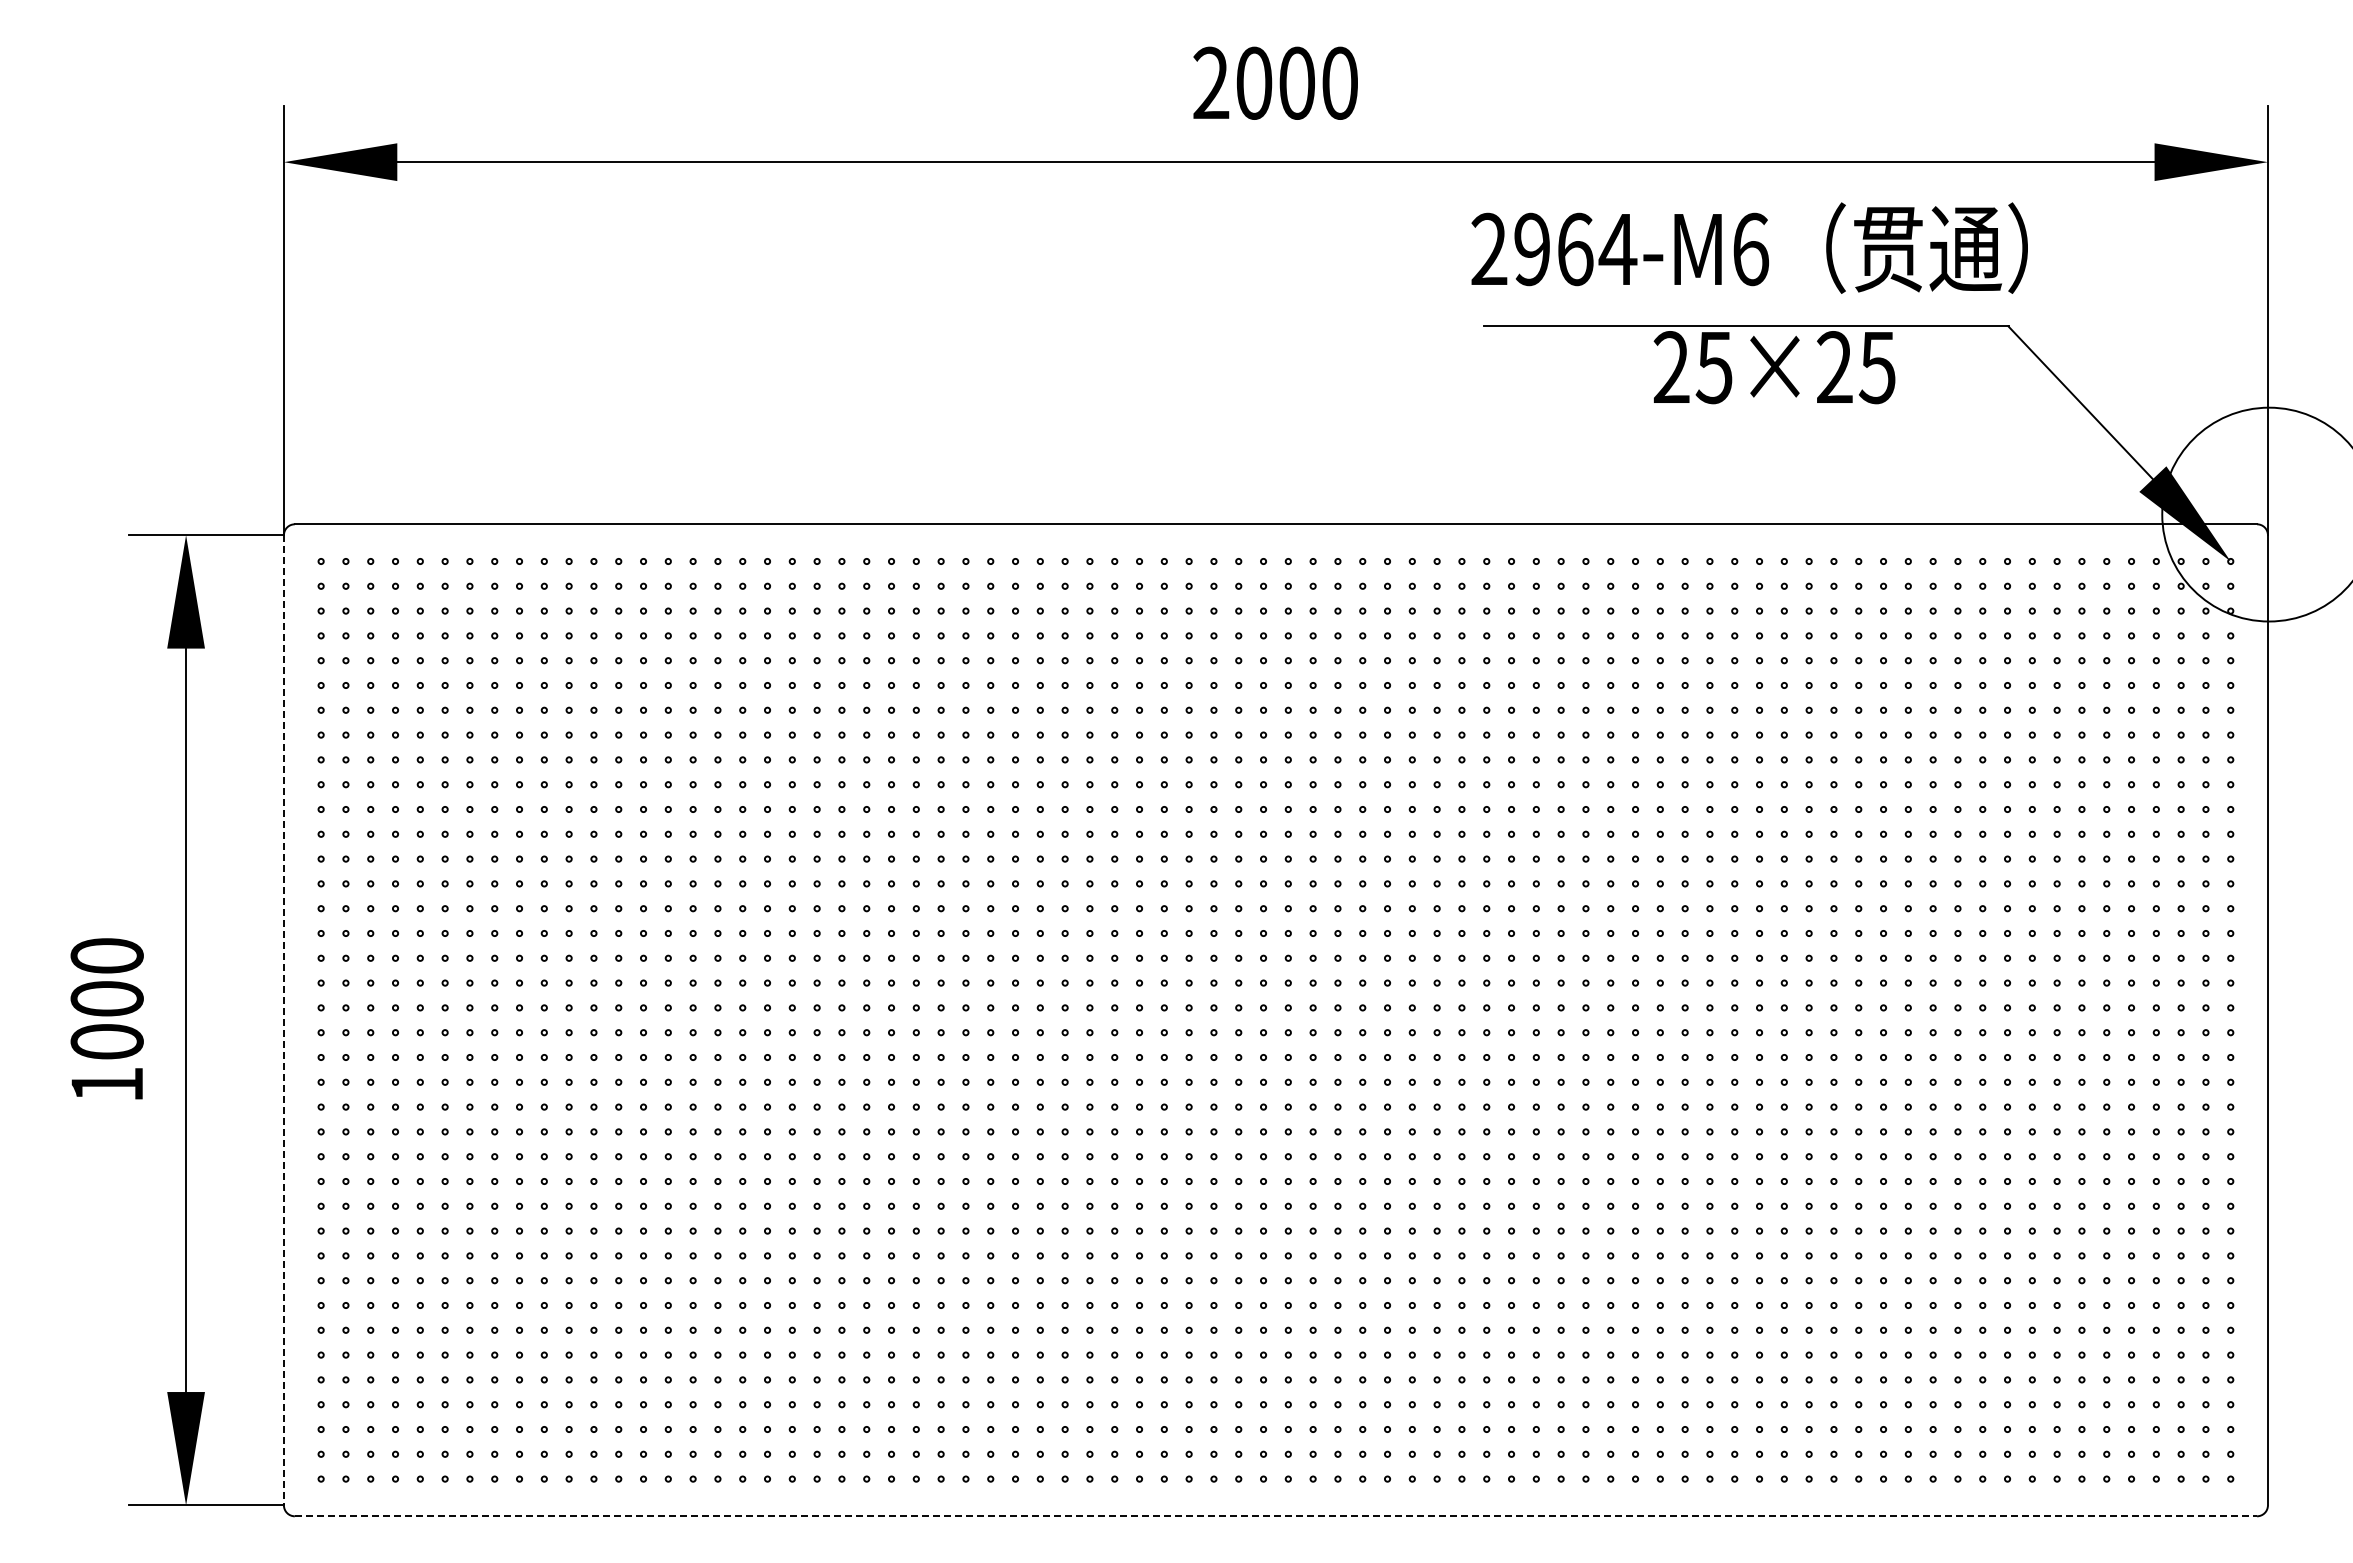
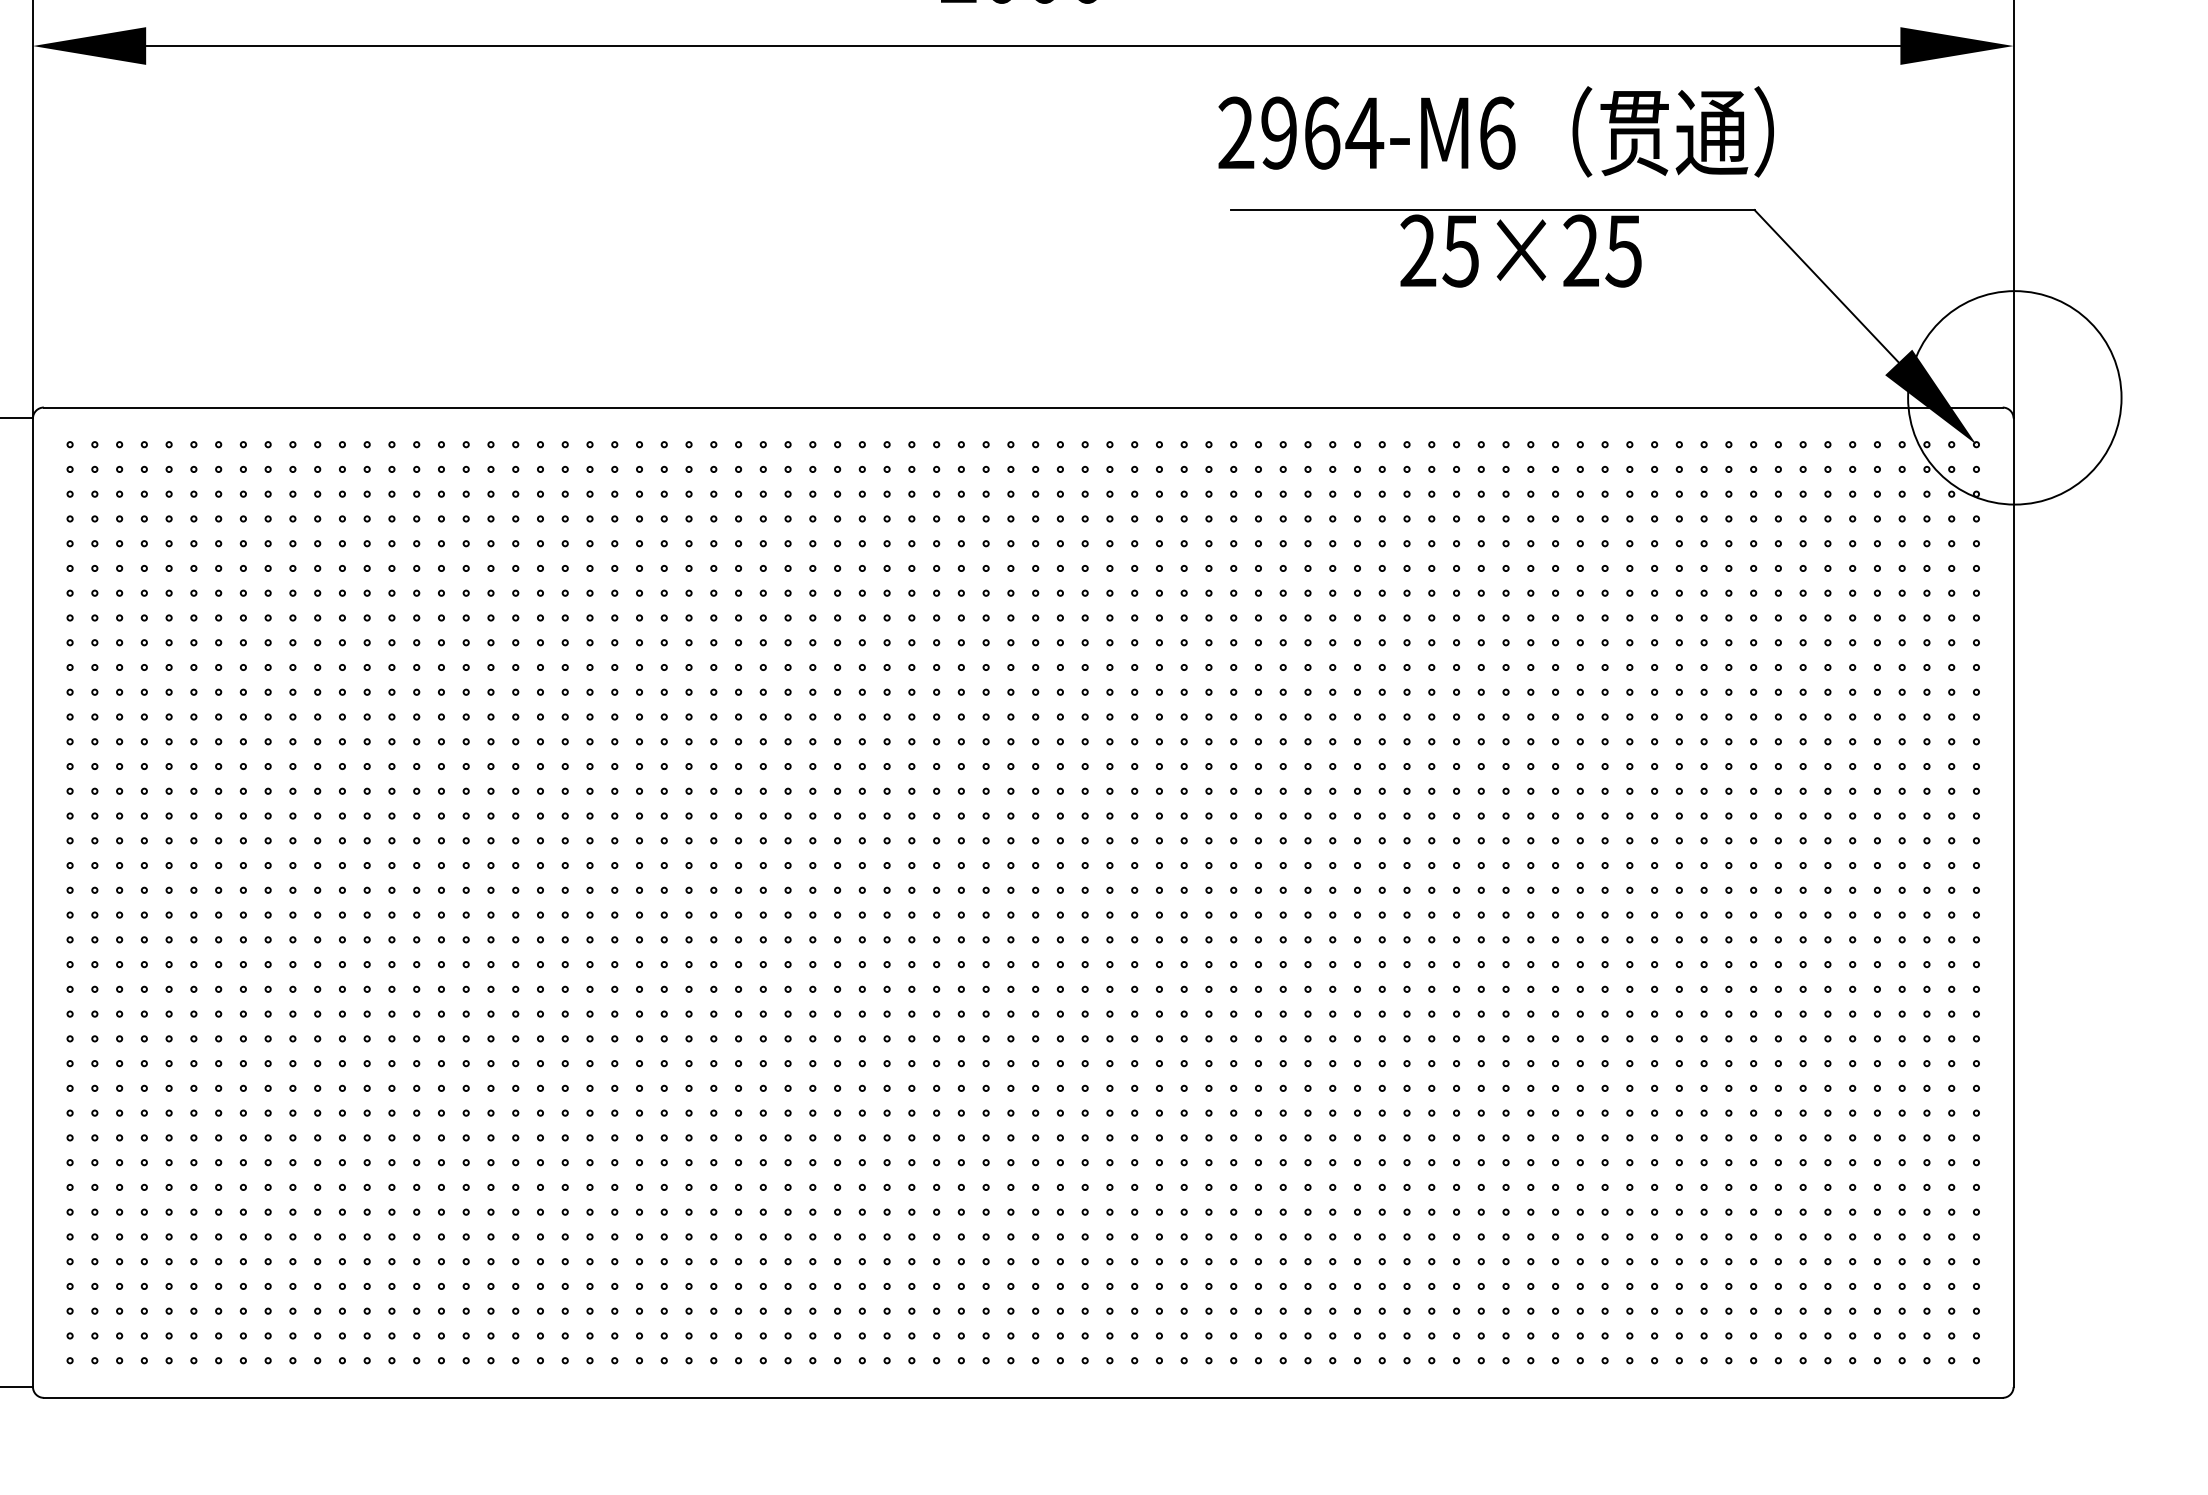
line: (283, 1020) -> (32, 902), dashed -> solid
line: (1276, 1516) -> (1023, 1398), dashed -> solid

